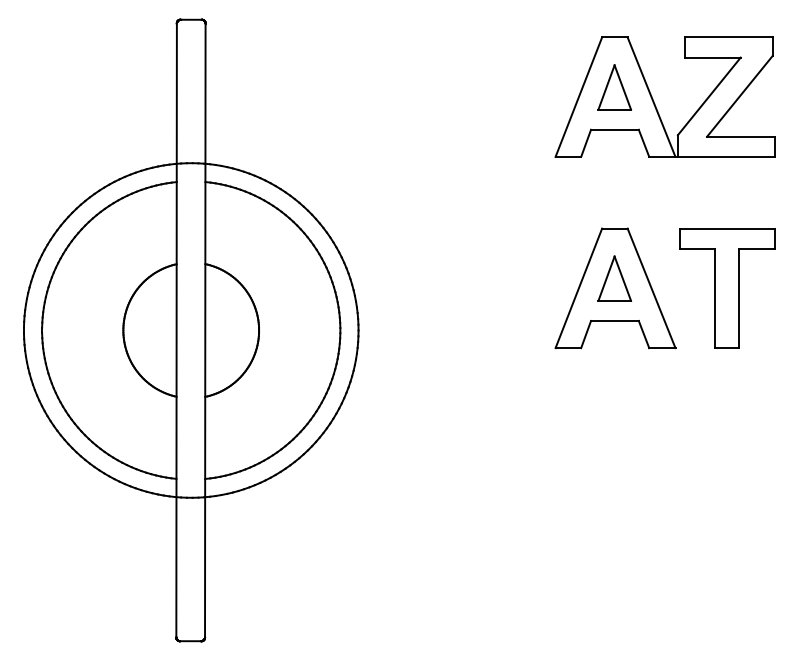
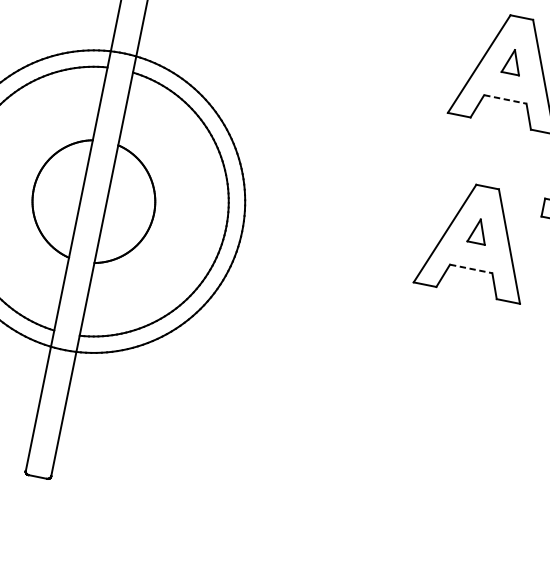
part: (614, 87) -> (512, 61), size x0.6
line: (614, 129) -> (505, 99), solid -> dashed
part: (614, 278) -> (478, 231), size x0.6
line: (614, 320) -> (470, 268), solid -> dashed

